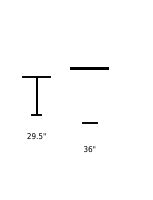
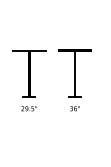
part: (36, 95) -> (29, 73), size x1.43
line: (89, 95) -> (74, 73), added
text: (89, 148) -> (74, 108), moved

